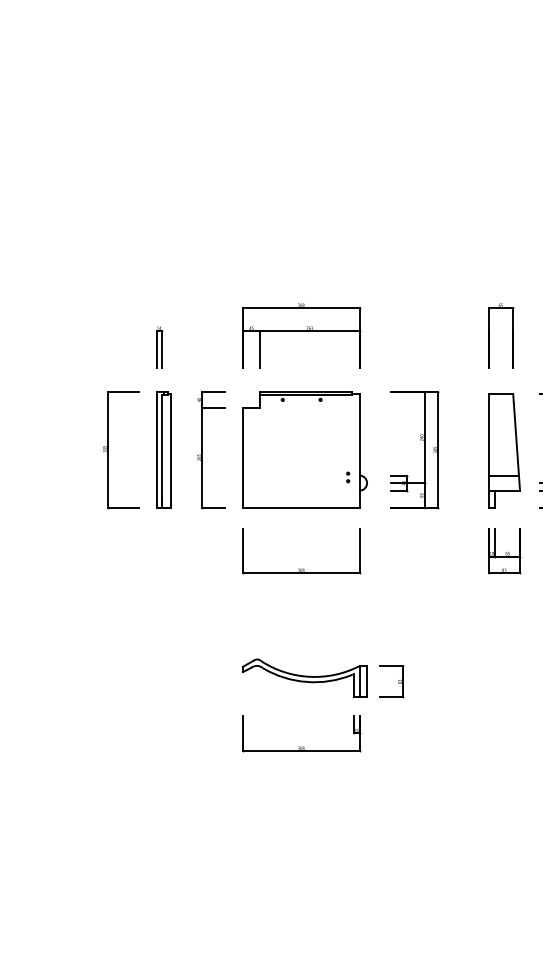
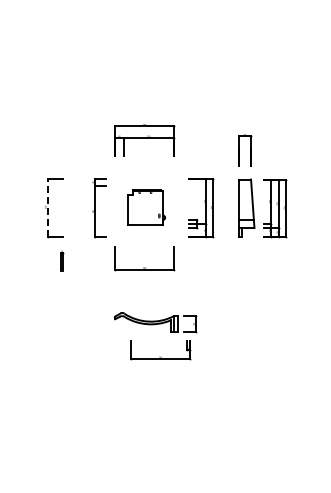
part: (301, 336) -> (144, 140), moved
line: (160, 346) -> (62, 260), moved
line: (108, 449) -> (47, 207), solid -> dashed
part: (163, 449) -> (75, 207), removed
part: (305, 449) -> (146, 207), size x0.6
part: (504, 551) -> (246, 258), removed
part: (301, 734) -> (160, 350), moved

